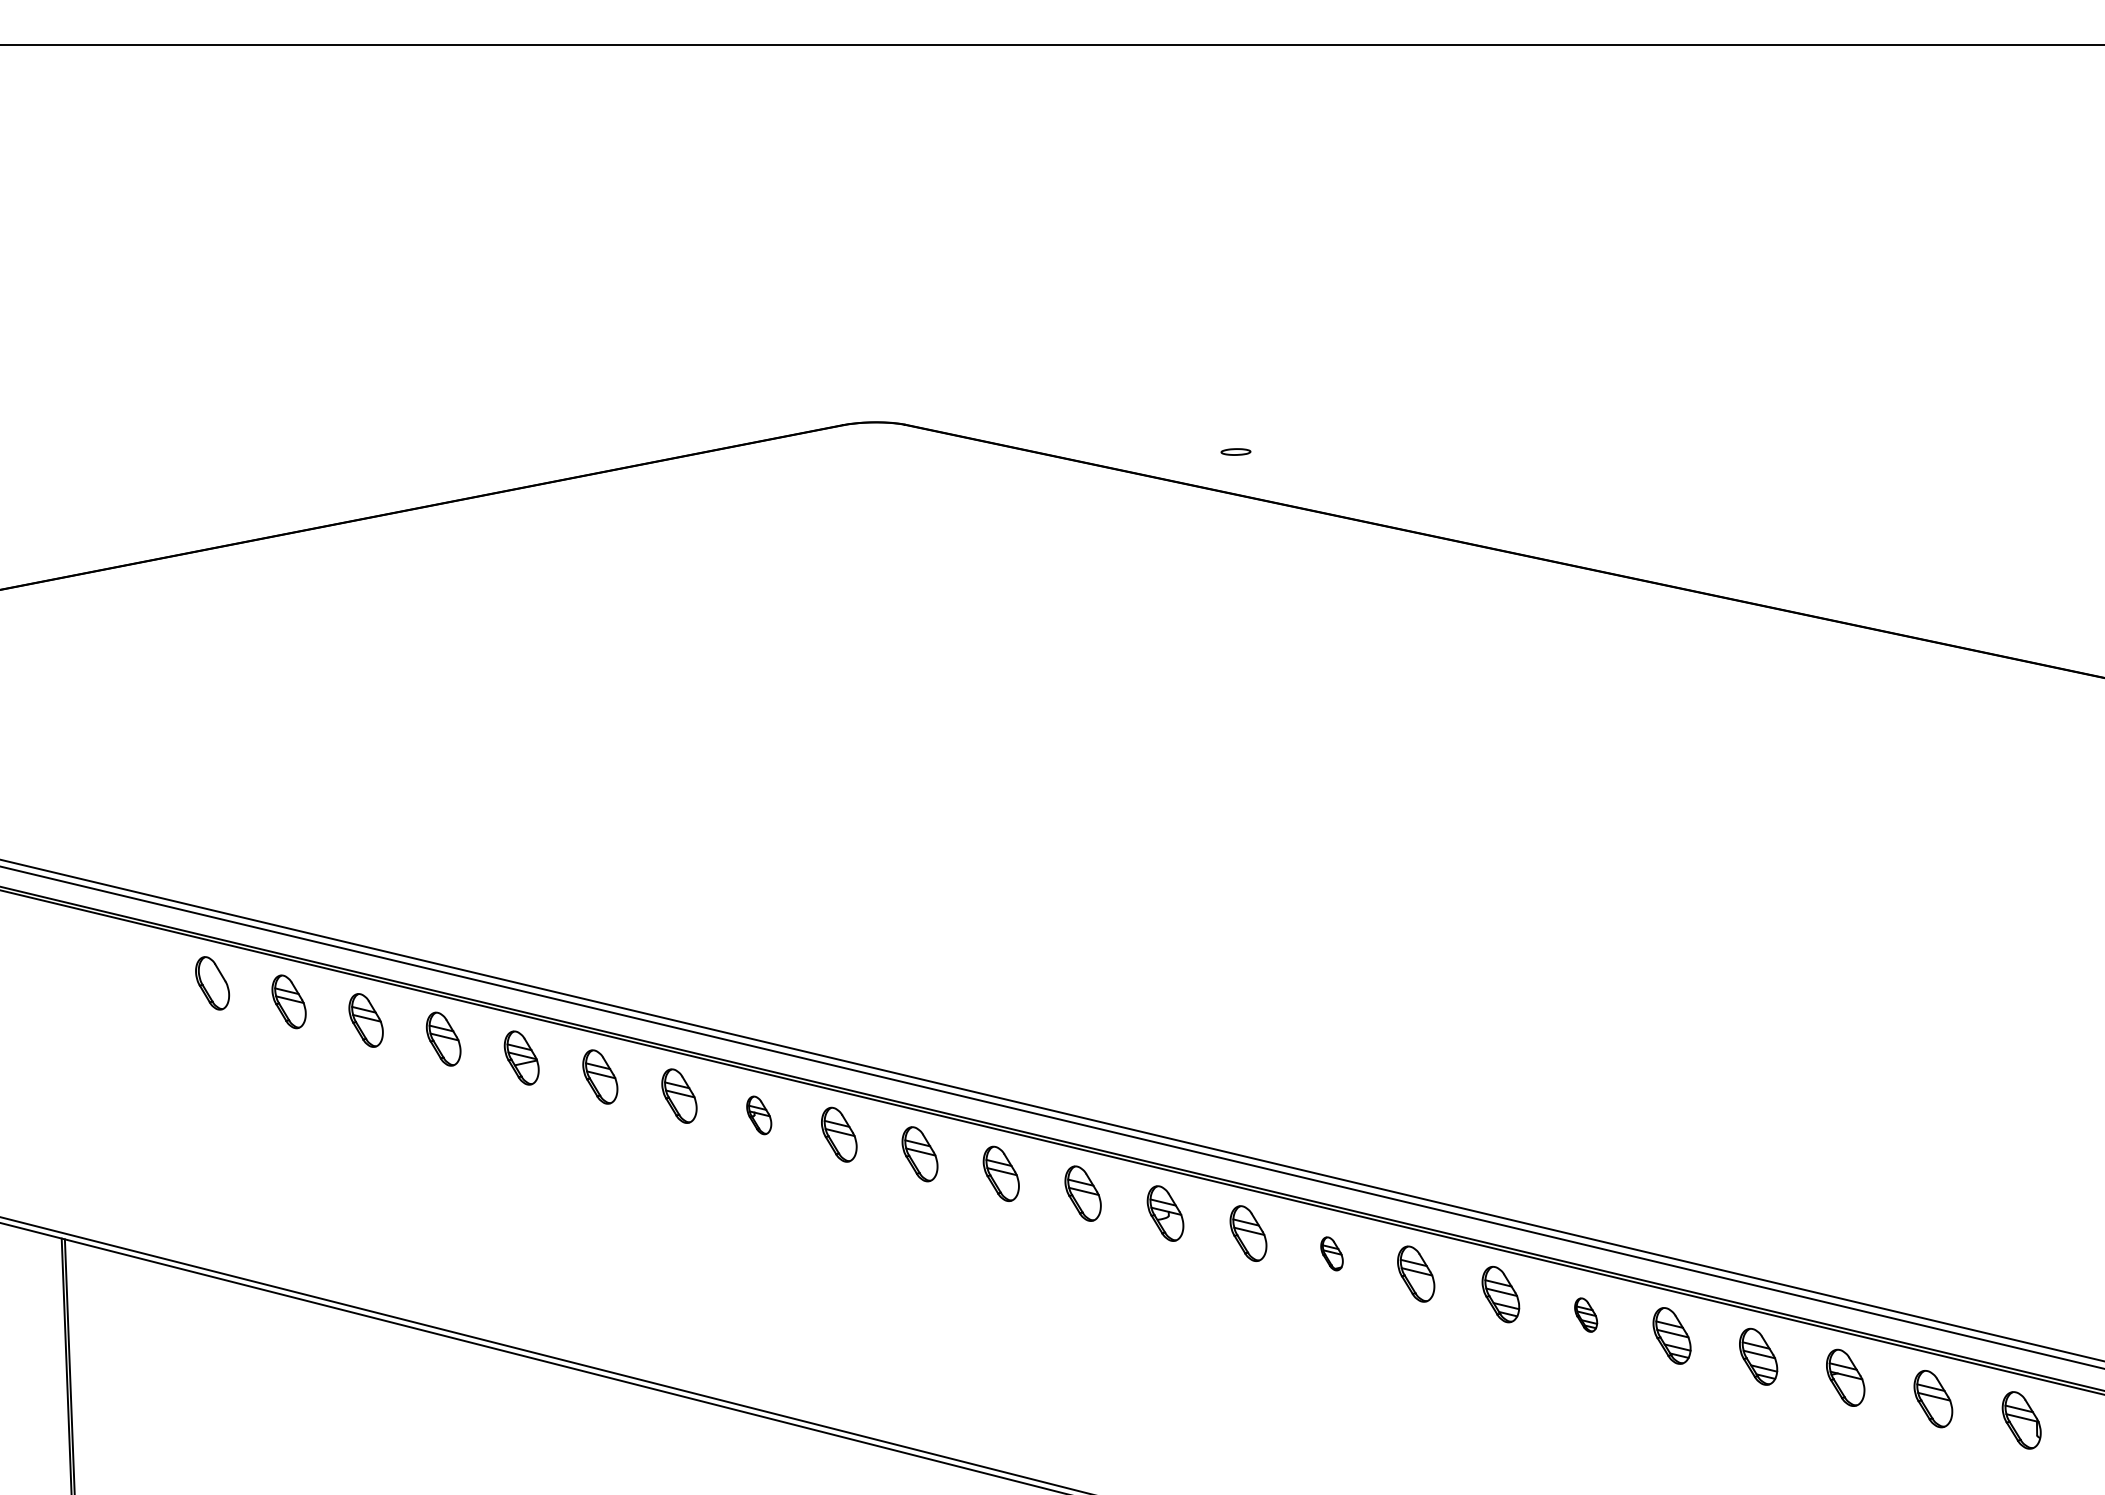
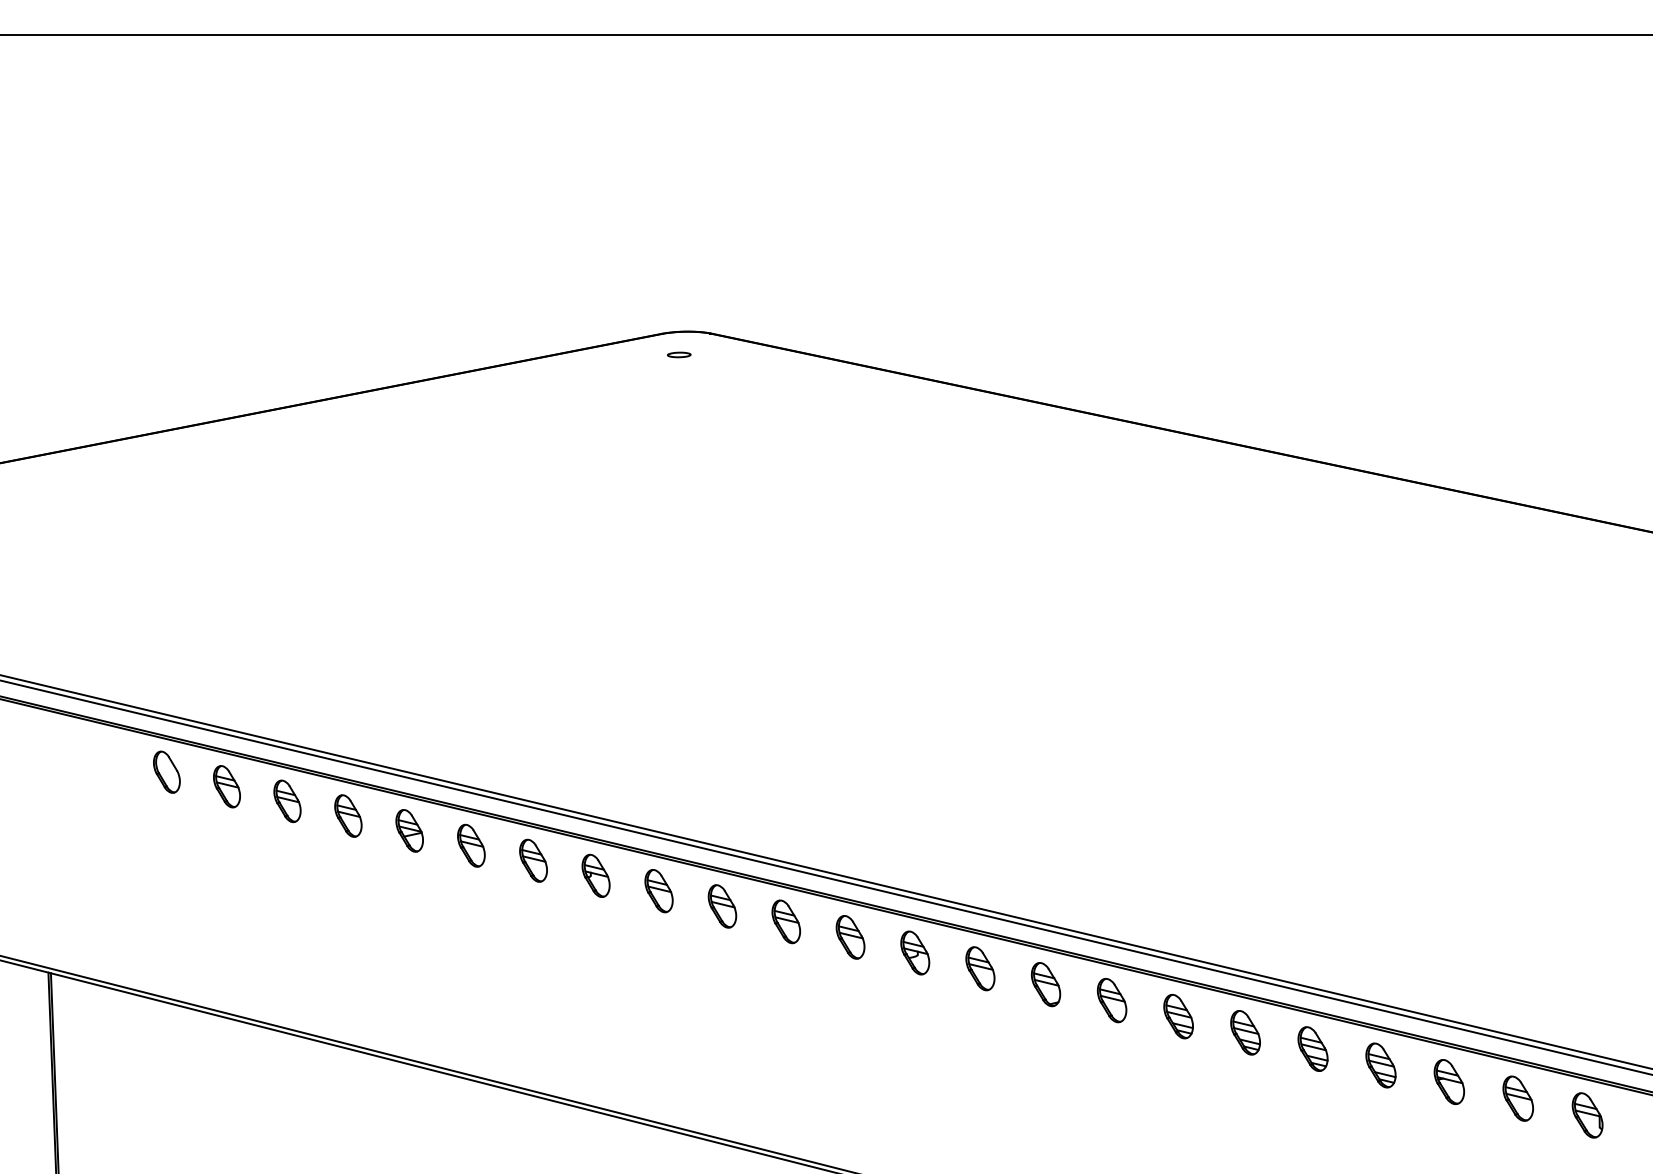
part: (1235, 451) -> (678, 354), moved
part: (759, 1115) -> (596, 875), size x1.43
part: (1331, 1253) -> (1045, 984), size x1.67
part: (1585, 1314) -> (1245, 1032), size x1.67

